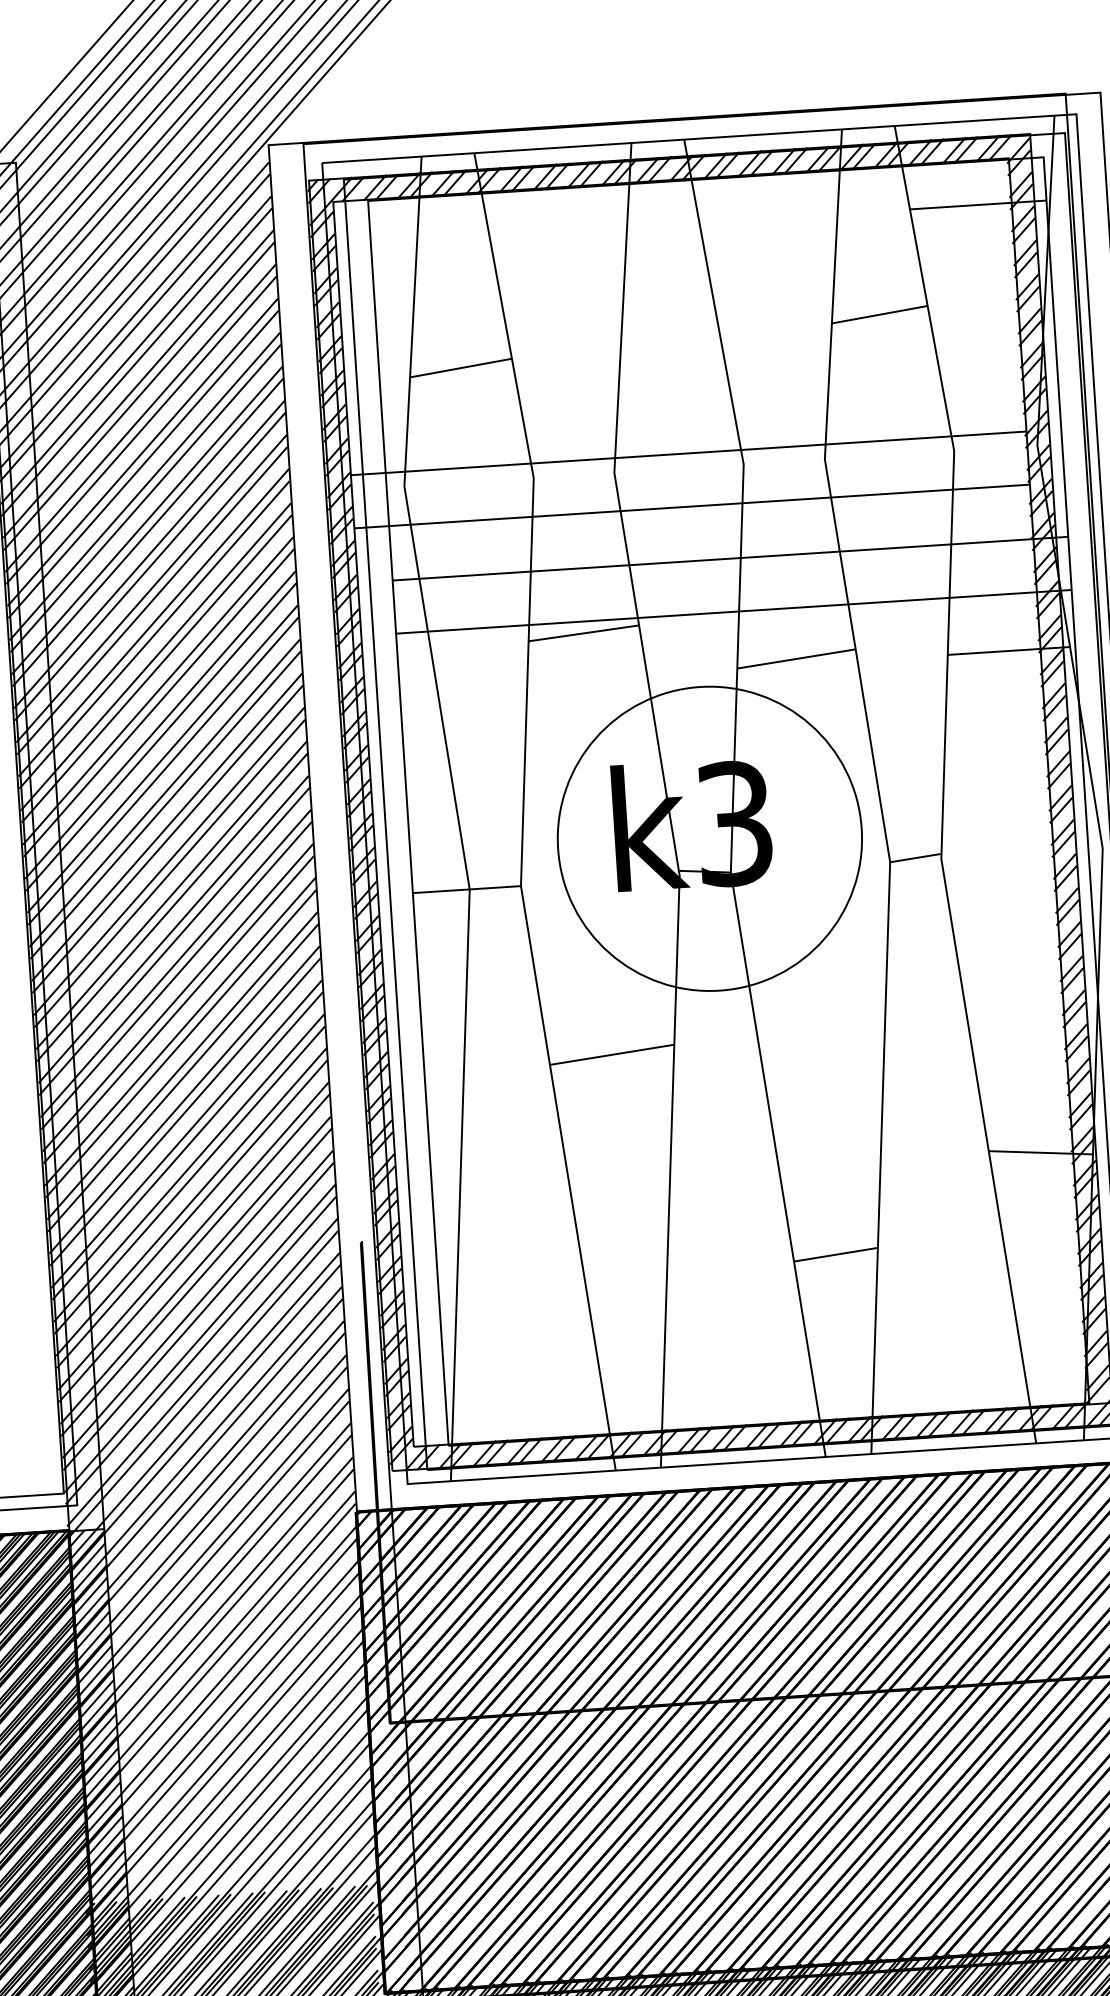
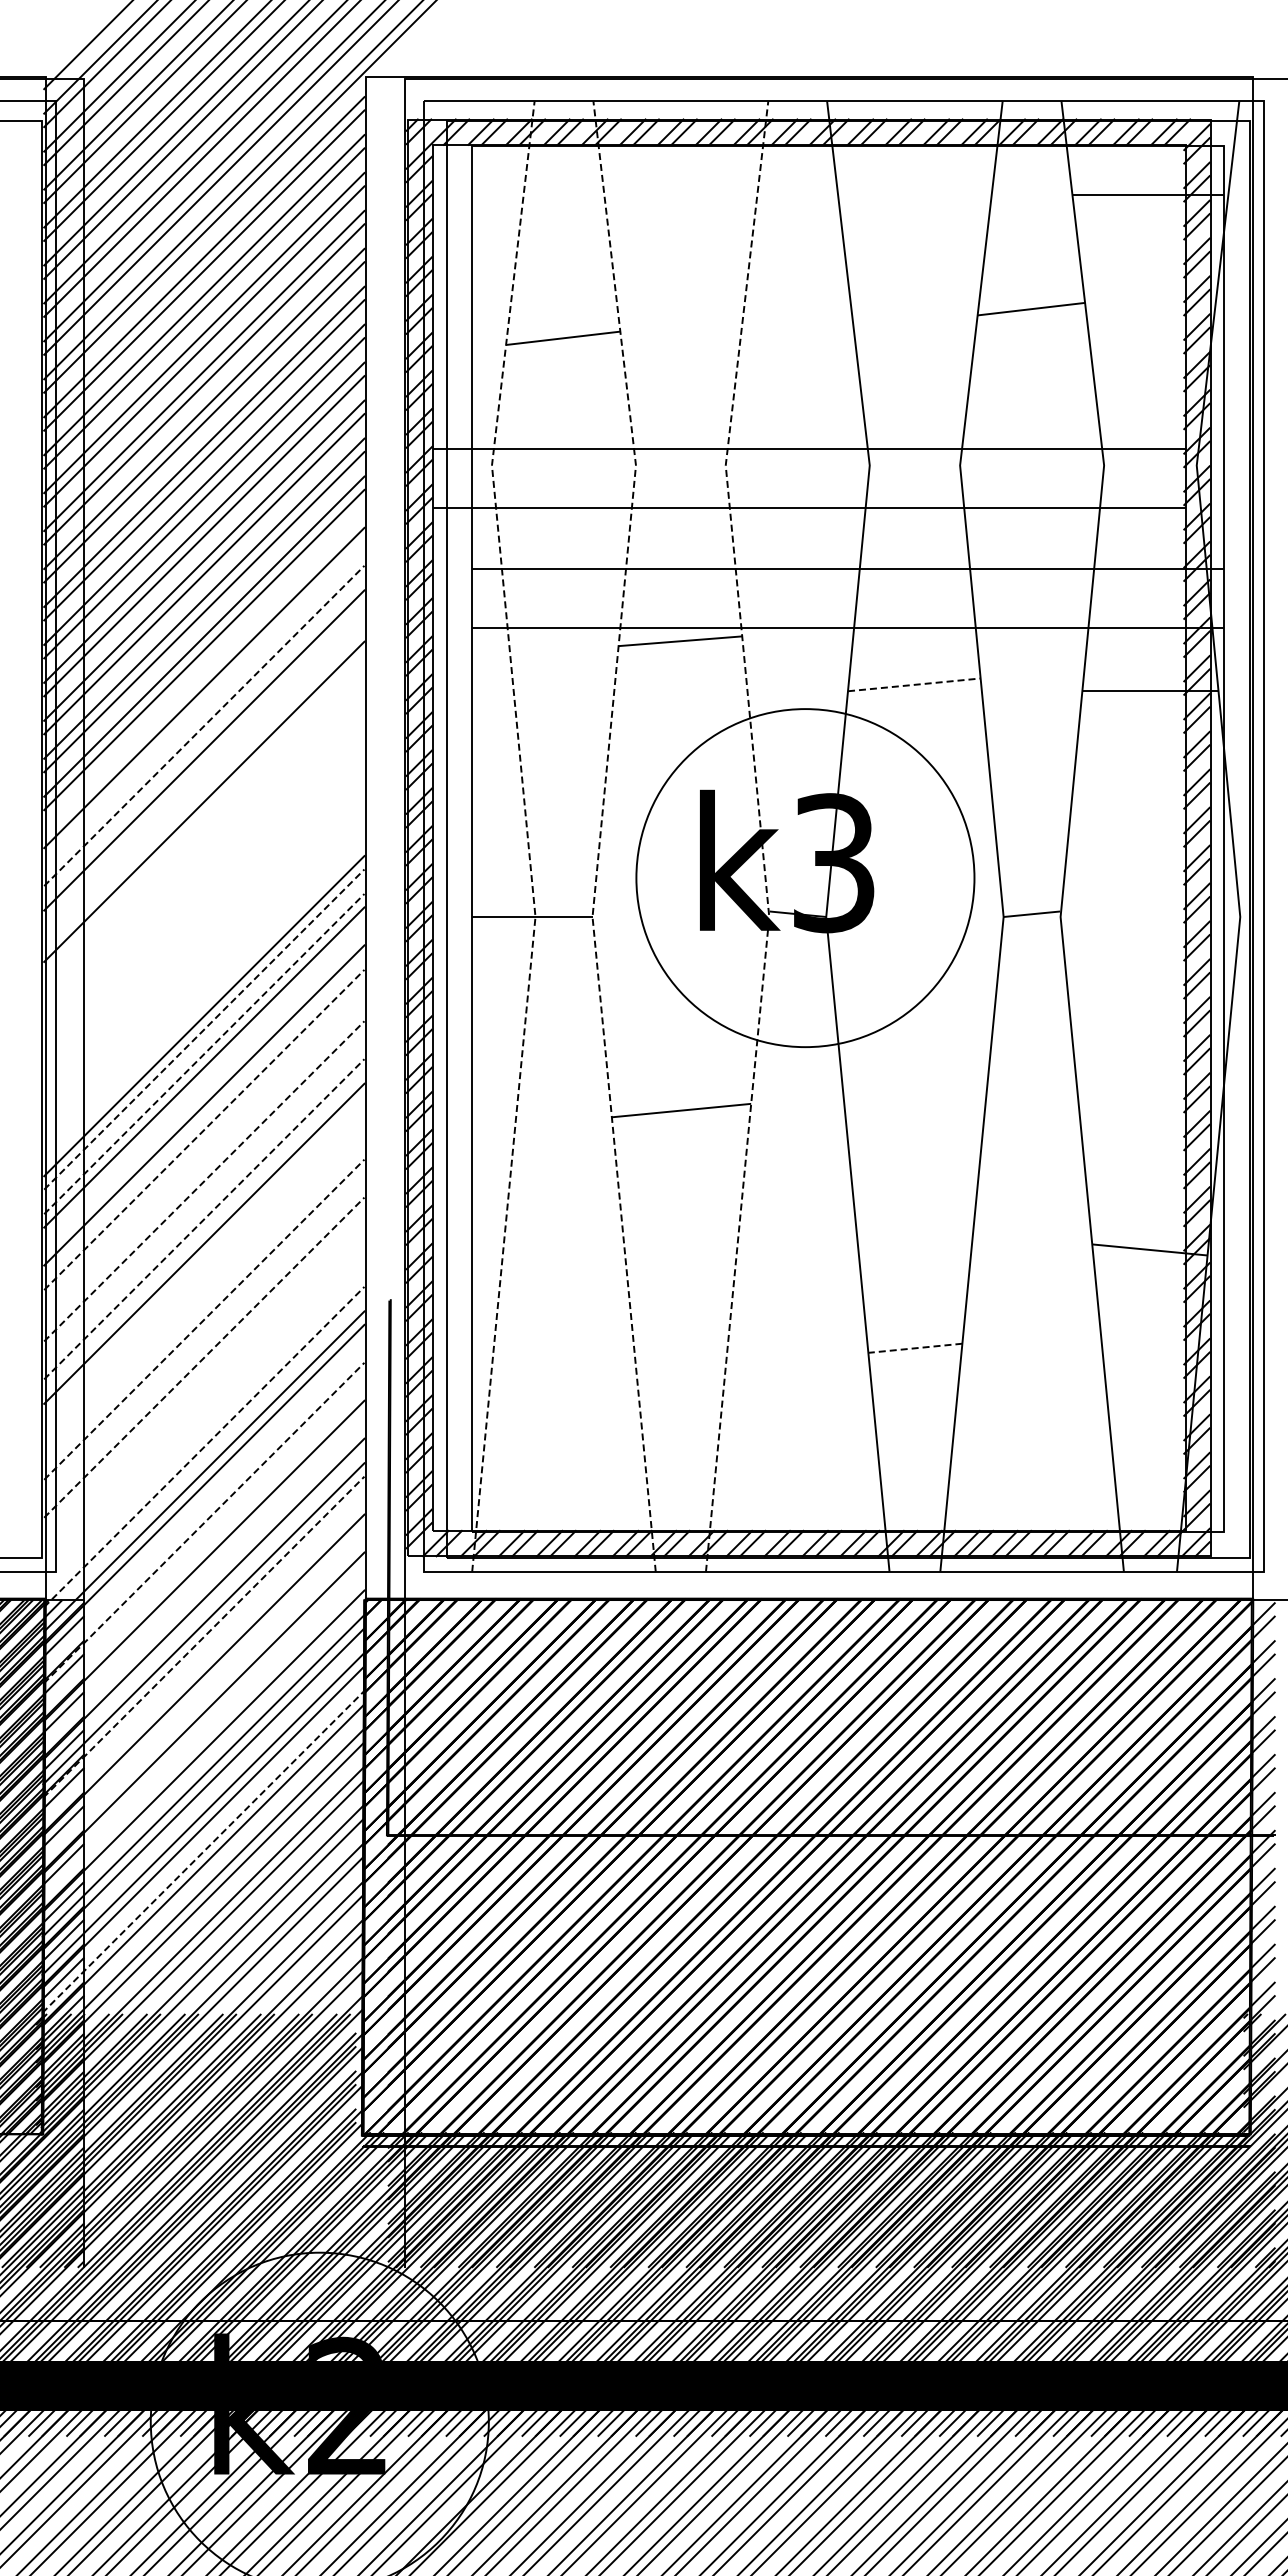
line: (796, 658) -> (914, 684), solid -> dashed
line: (158, 690) -> (204, 674), removed
line: (160, 724) -> (204, 712), removed
line: (161, 736) -> (204, 725), solid -> dashed
line: (163, 770) -> (204, 763), removed
line: (164, 793) -> (204, 788), removed
line: (667, 803) -> (761, 835), solid -> dashed
line: (523, 812) -> (600, 835), solid -> dashed
line: (457, 816) -> (527, 835), solid -> dashed
line: (167, 827) -> (204, 826), removed
line: (167, 839) -> (204, 839), removed
line: (169, 861) -> (204, 864), removed
line: (170, 873) -> (204, 877), removed
line: (171, 895) -> (204, 902), removed
line: (172, 907) -> (204, 915), removed
line: (173, 929) -> (204, 940), removed
line: (174, 941) -> (204, 953), removed
line: (176, 963) -> (204, 978), removed
line: (176, 975) -> (204, 991), removed
line: (178, 1009) -> (204, 1029), solid -> dashed
line: (180, 1031) -> (204, 1053), solid -> dashed
line: (182, 1065) -> (204, 1091), removed
line: (184, 1099) -> (204, 1129), solid -> dashed
line: (185, 1112) -> (204, 1143), removed
line: (187, 1133) -> (204, 1167), removed
line: (187, 1146) -> (204, 1181), solid -> dashed
line: (189, 1167) -> (204, 1205), removed
line: (189, 1179) -> (204, 1218), solid -> dashed
line: (192, 1214) -> (204, 1257), removed
line: (193, 1236) -> (204, 1281), removed
line: (194, 1248) -> (204, 1295), removed
line: (835, 1254) -> (914, 1348), solid -> dashed
line: (195, 1270) -> (204, 1319), solid -> dashed
line: (196, 1282) -> (204, 1333), removed
line: (198, 1304) -> (204, 1357), solid -> dashed
line: (198, 1316) -> (204, 1371), removed
line: (200, 1338) -> (204, 1395), removed
line: (200, 1350) -> (204, 1408), removed
line: (202, 1372) -> (204, 1433), removed
line: (203, 1384) -> (204, 1446), solid -> dashed
line: (205, 1440) -> (203, 1509), removed
line: (207, 1453) -> (204, 1523), solid -> dashed
line: (208, 1474) -> (203, 1547), removed
line: (210, 1509) -> (203, 1585), removed
line: (214, 1554) -> (204, 1636), solid -> dashed
line: (214, 1577) -> (203, 1661), removed
line: (217, 1611) -> (203, 1699), removed
line: (219, 1645) -> (203, 1737), removed
line: (225, 1748) -> (203, 1851), solid -> dashed

